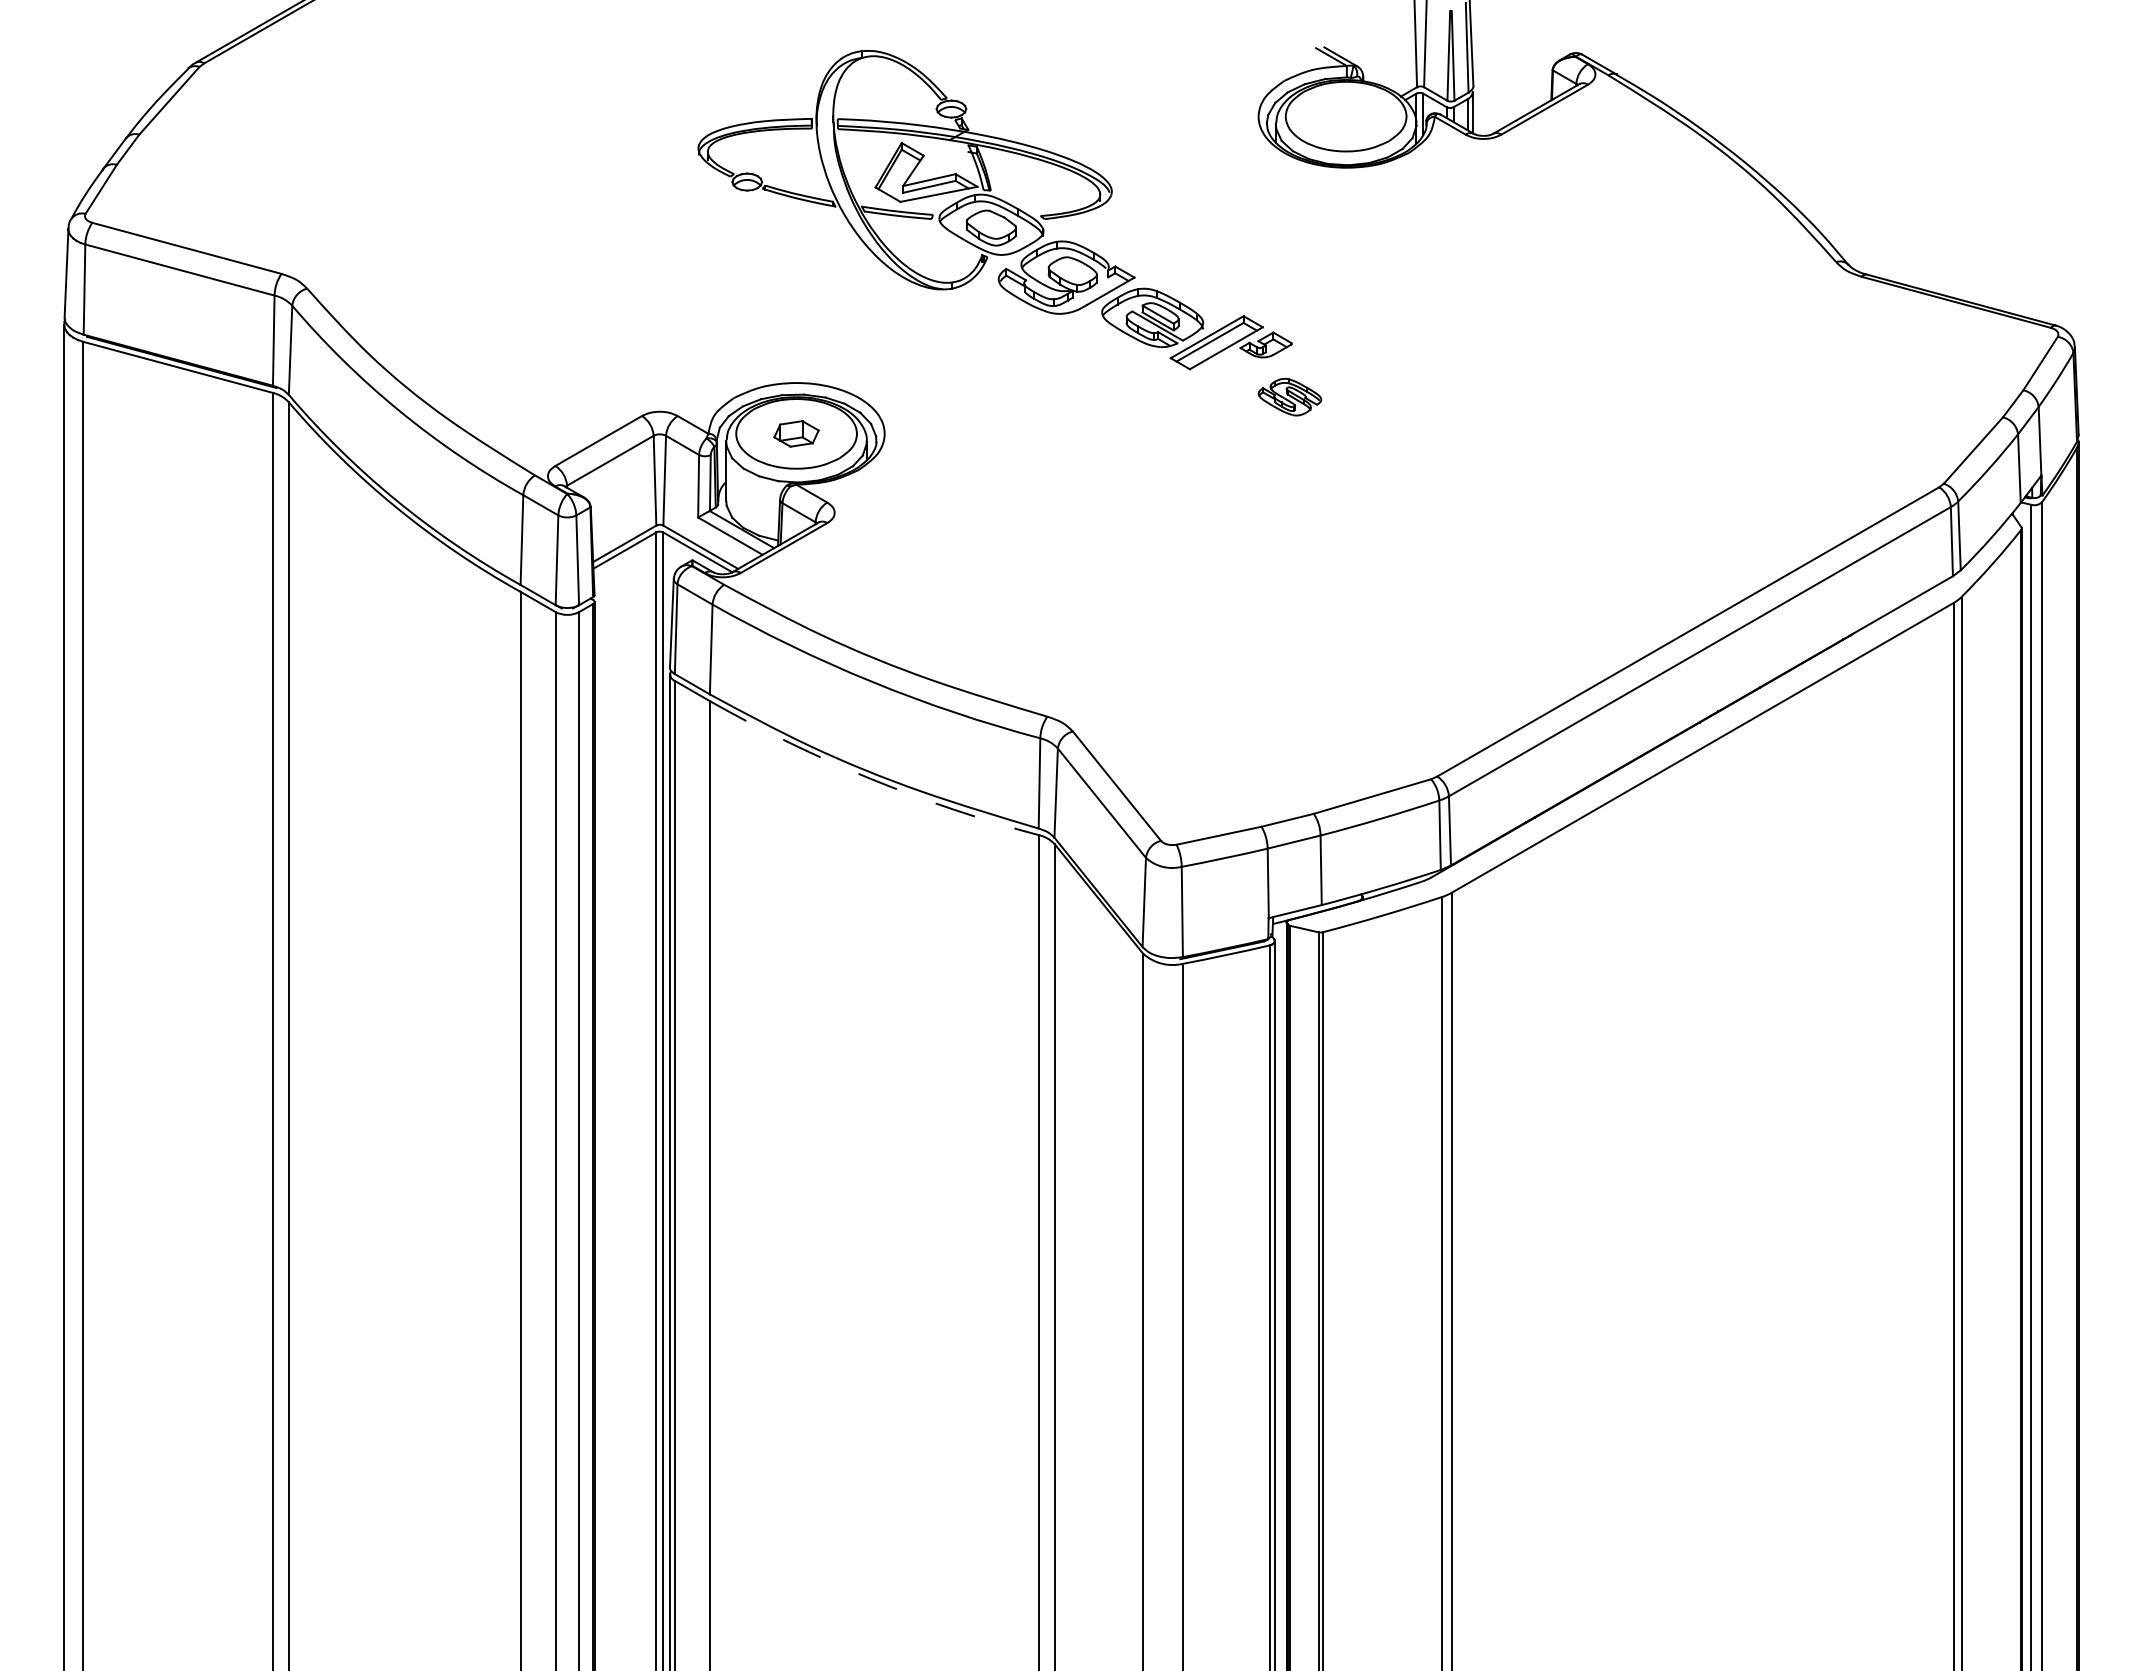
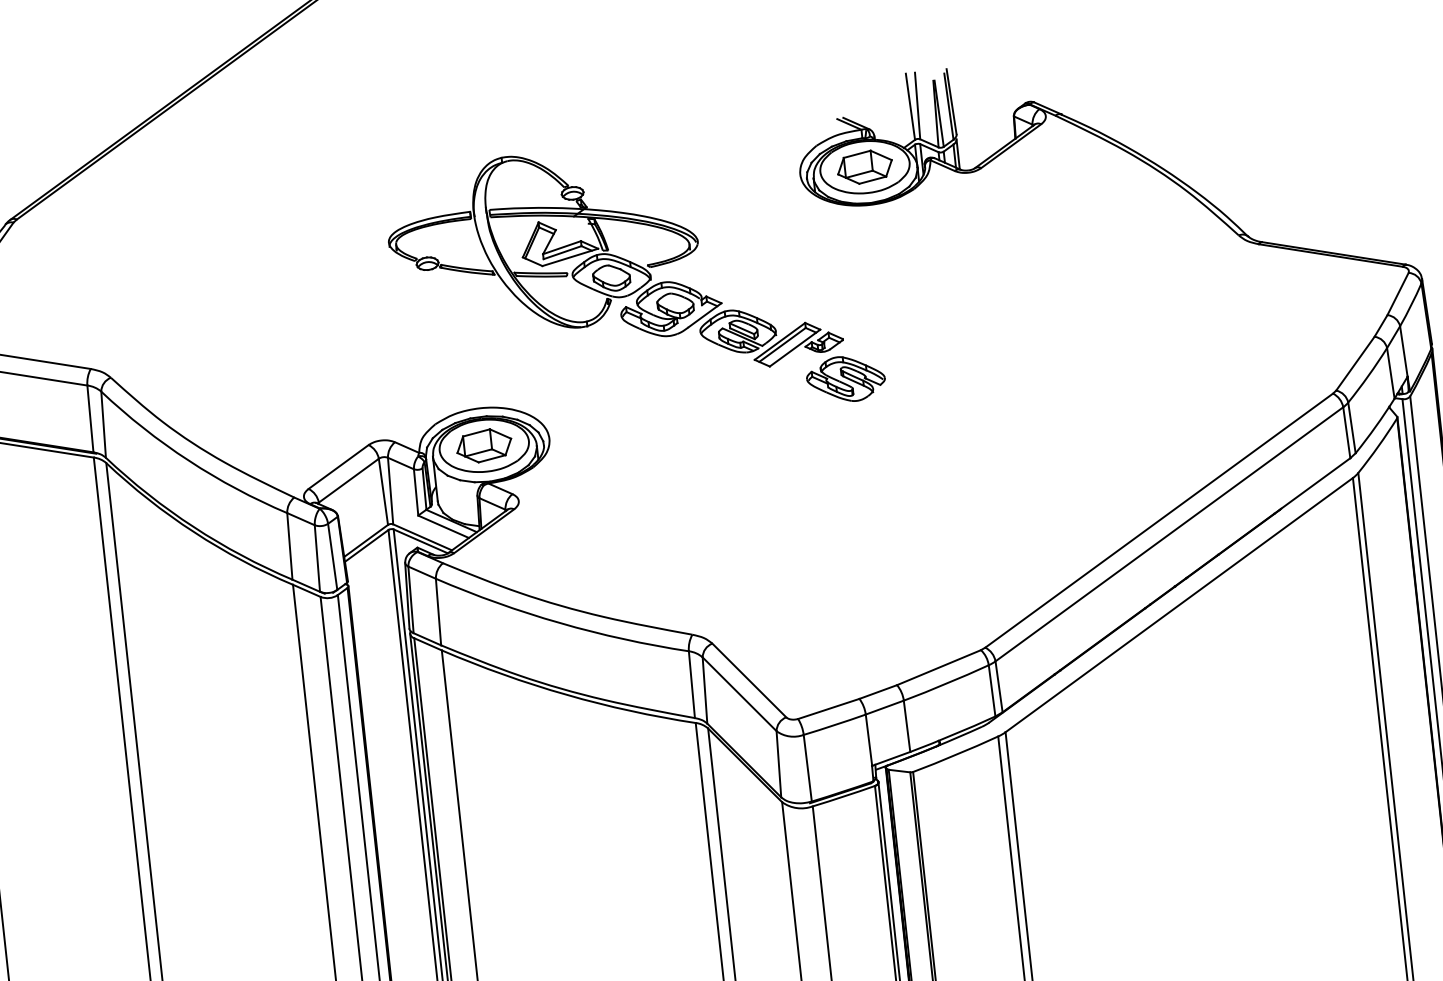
part: (1346, 116) -> (865, 167), added
part: (1289, 396) -> (845, 378), size x1.67
part: (796, 433) -> (484, 445), size x1.67
arc: (870, 778) -> (566, 694), dashed -> solid

